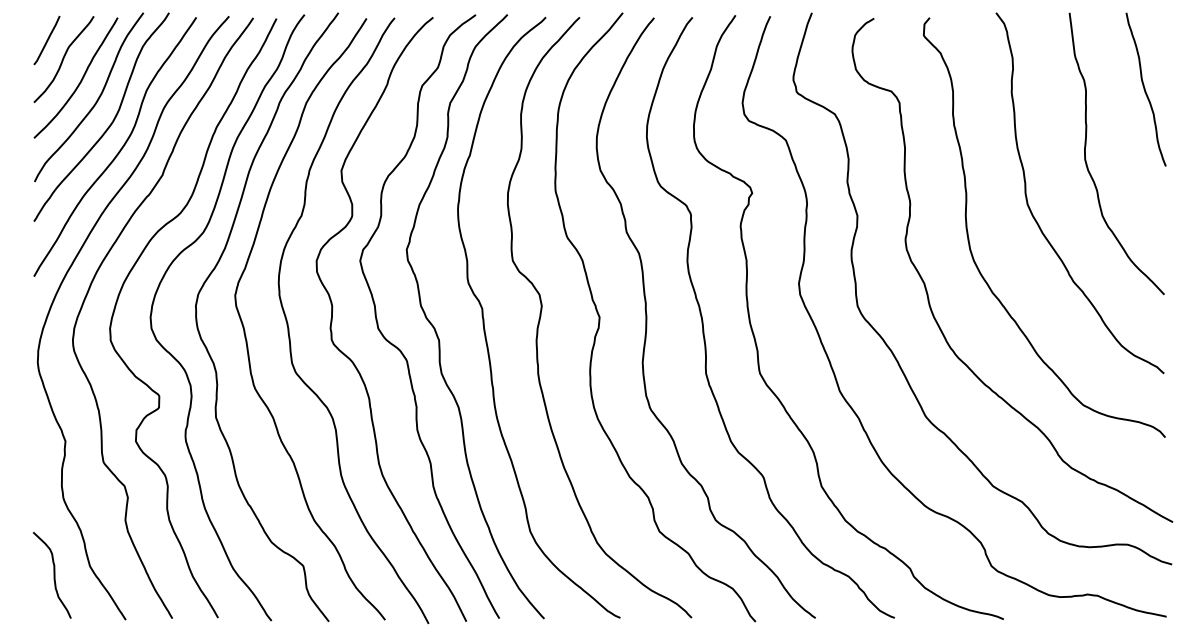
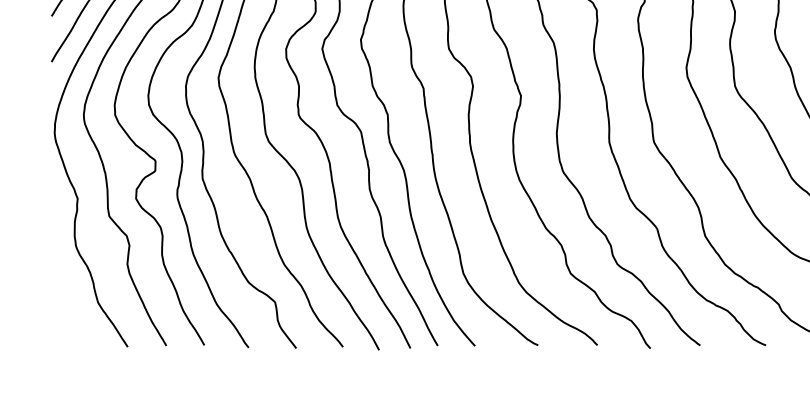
curve: (53, 575) -> (67, 310), removed

